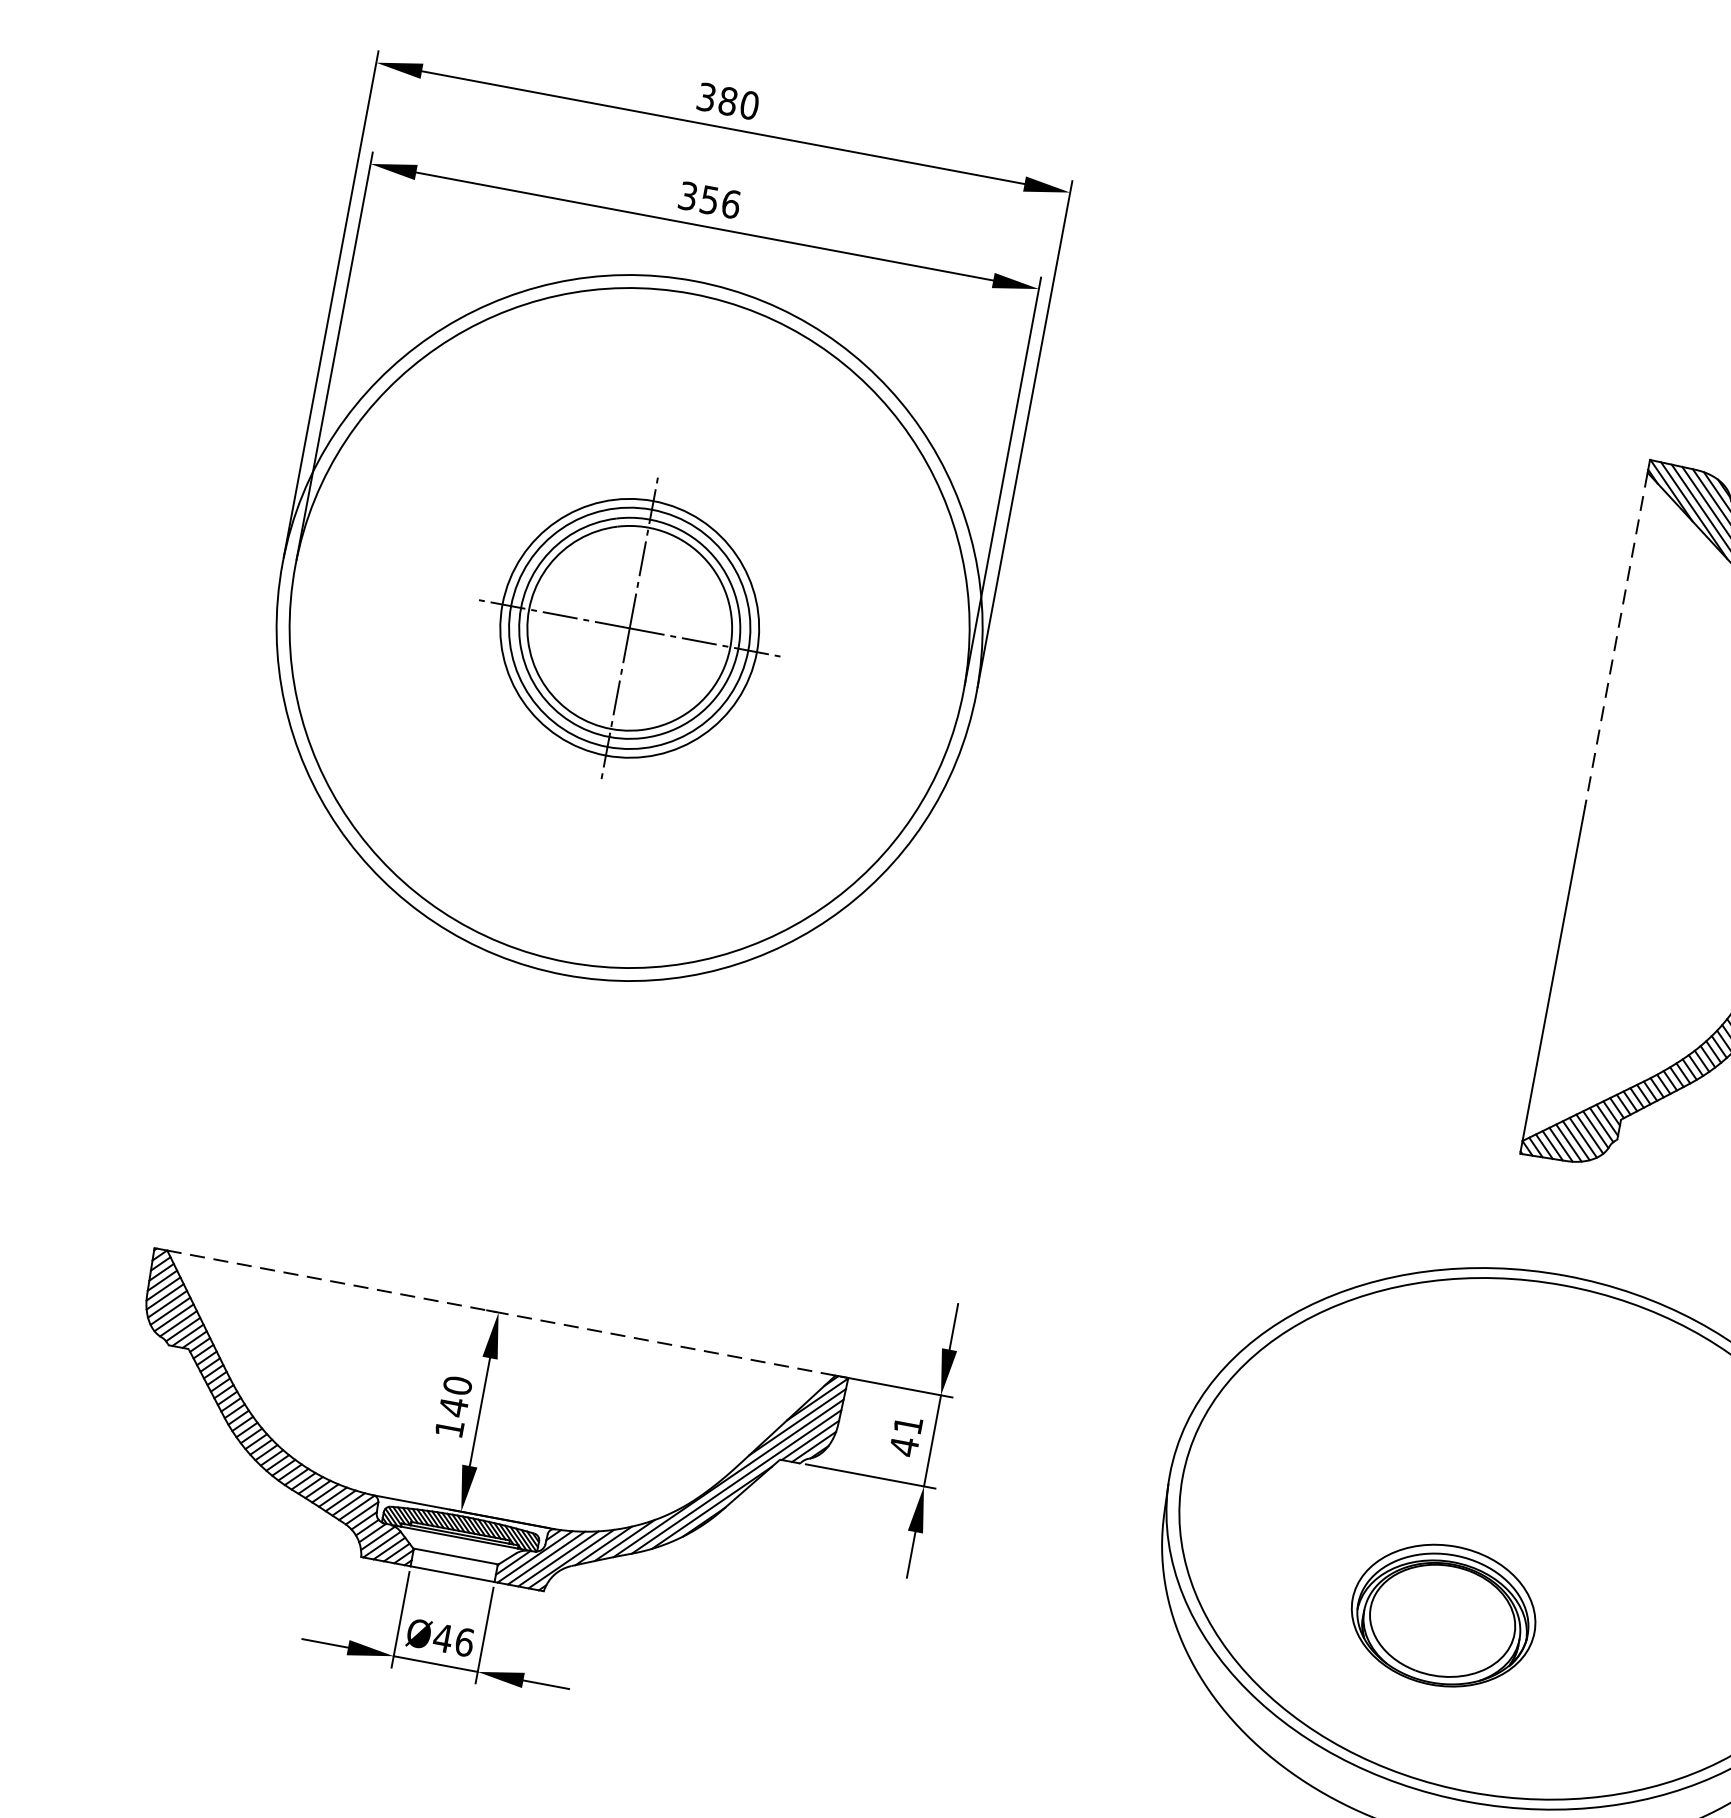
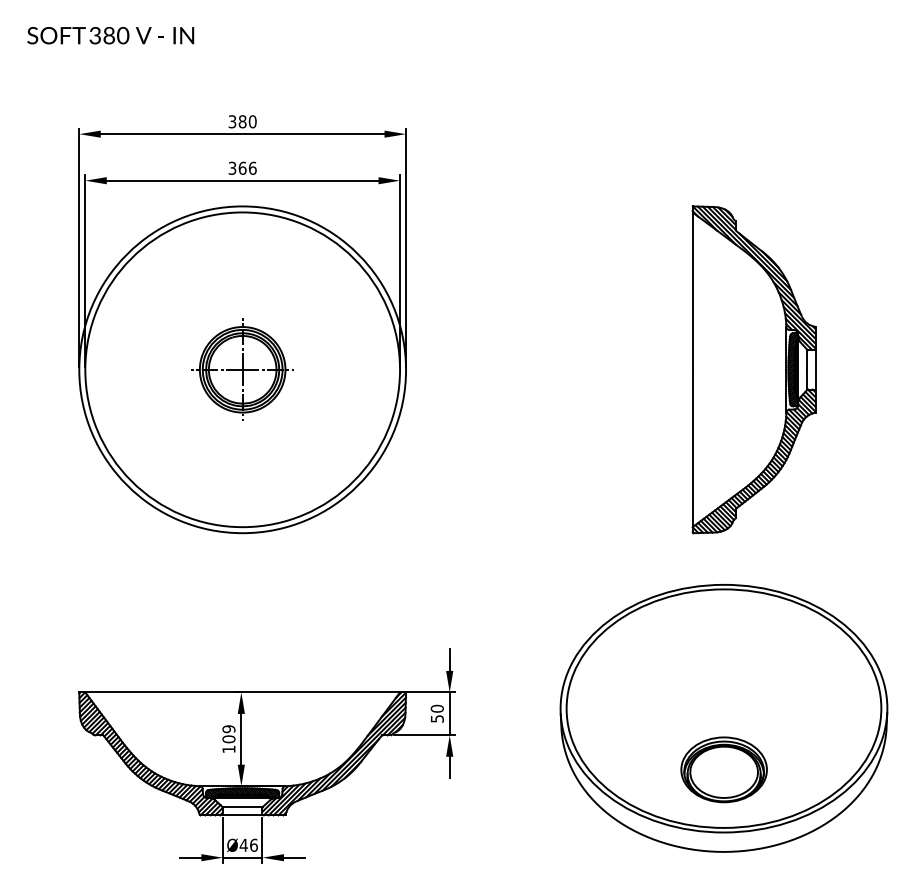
text: (709, 198) -> (242, 167), 356 -> 366
part: (629, 627) -> (242, 369), size x0.71
line: (1615, 640) -> (692, 291), dashed -> solid
line: (501, 1313) -> (242, 692), dashed -> solid
text: (454, 1396) -> (228, 734), 140 -> 109
text: (904, 1434) -> (436, 713), 41 -> 50
part: (1442, 1614) -> (723, 769), moved

